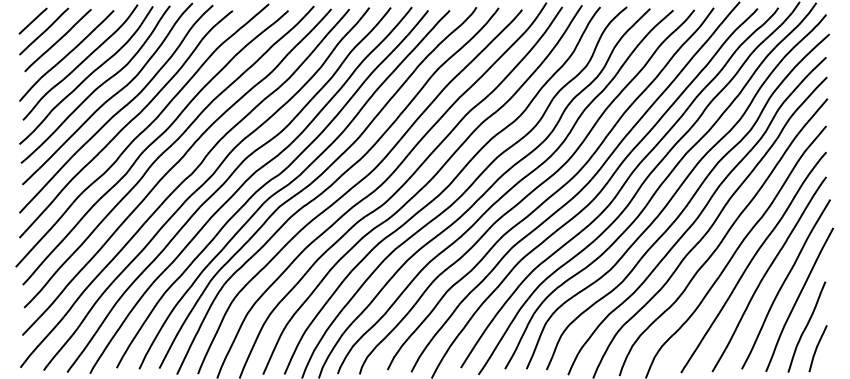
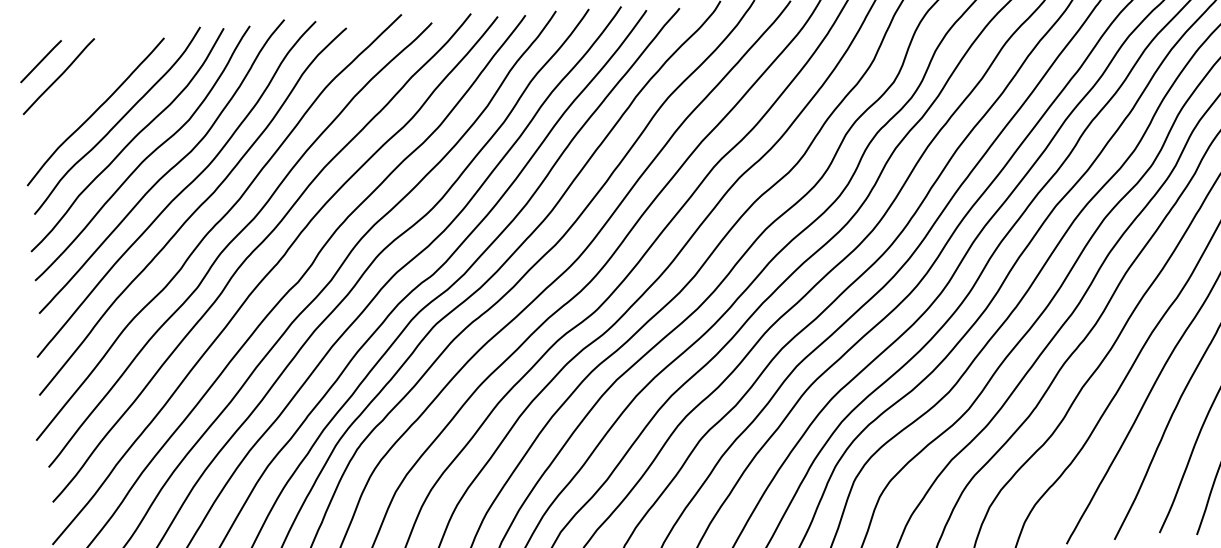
line: (57, 40) -> (80, 89), removed

